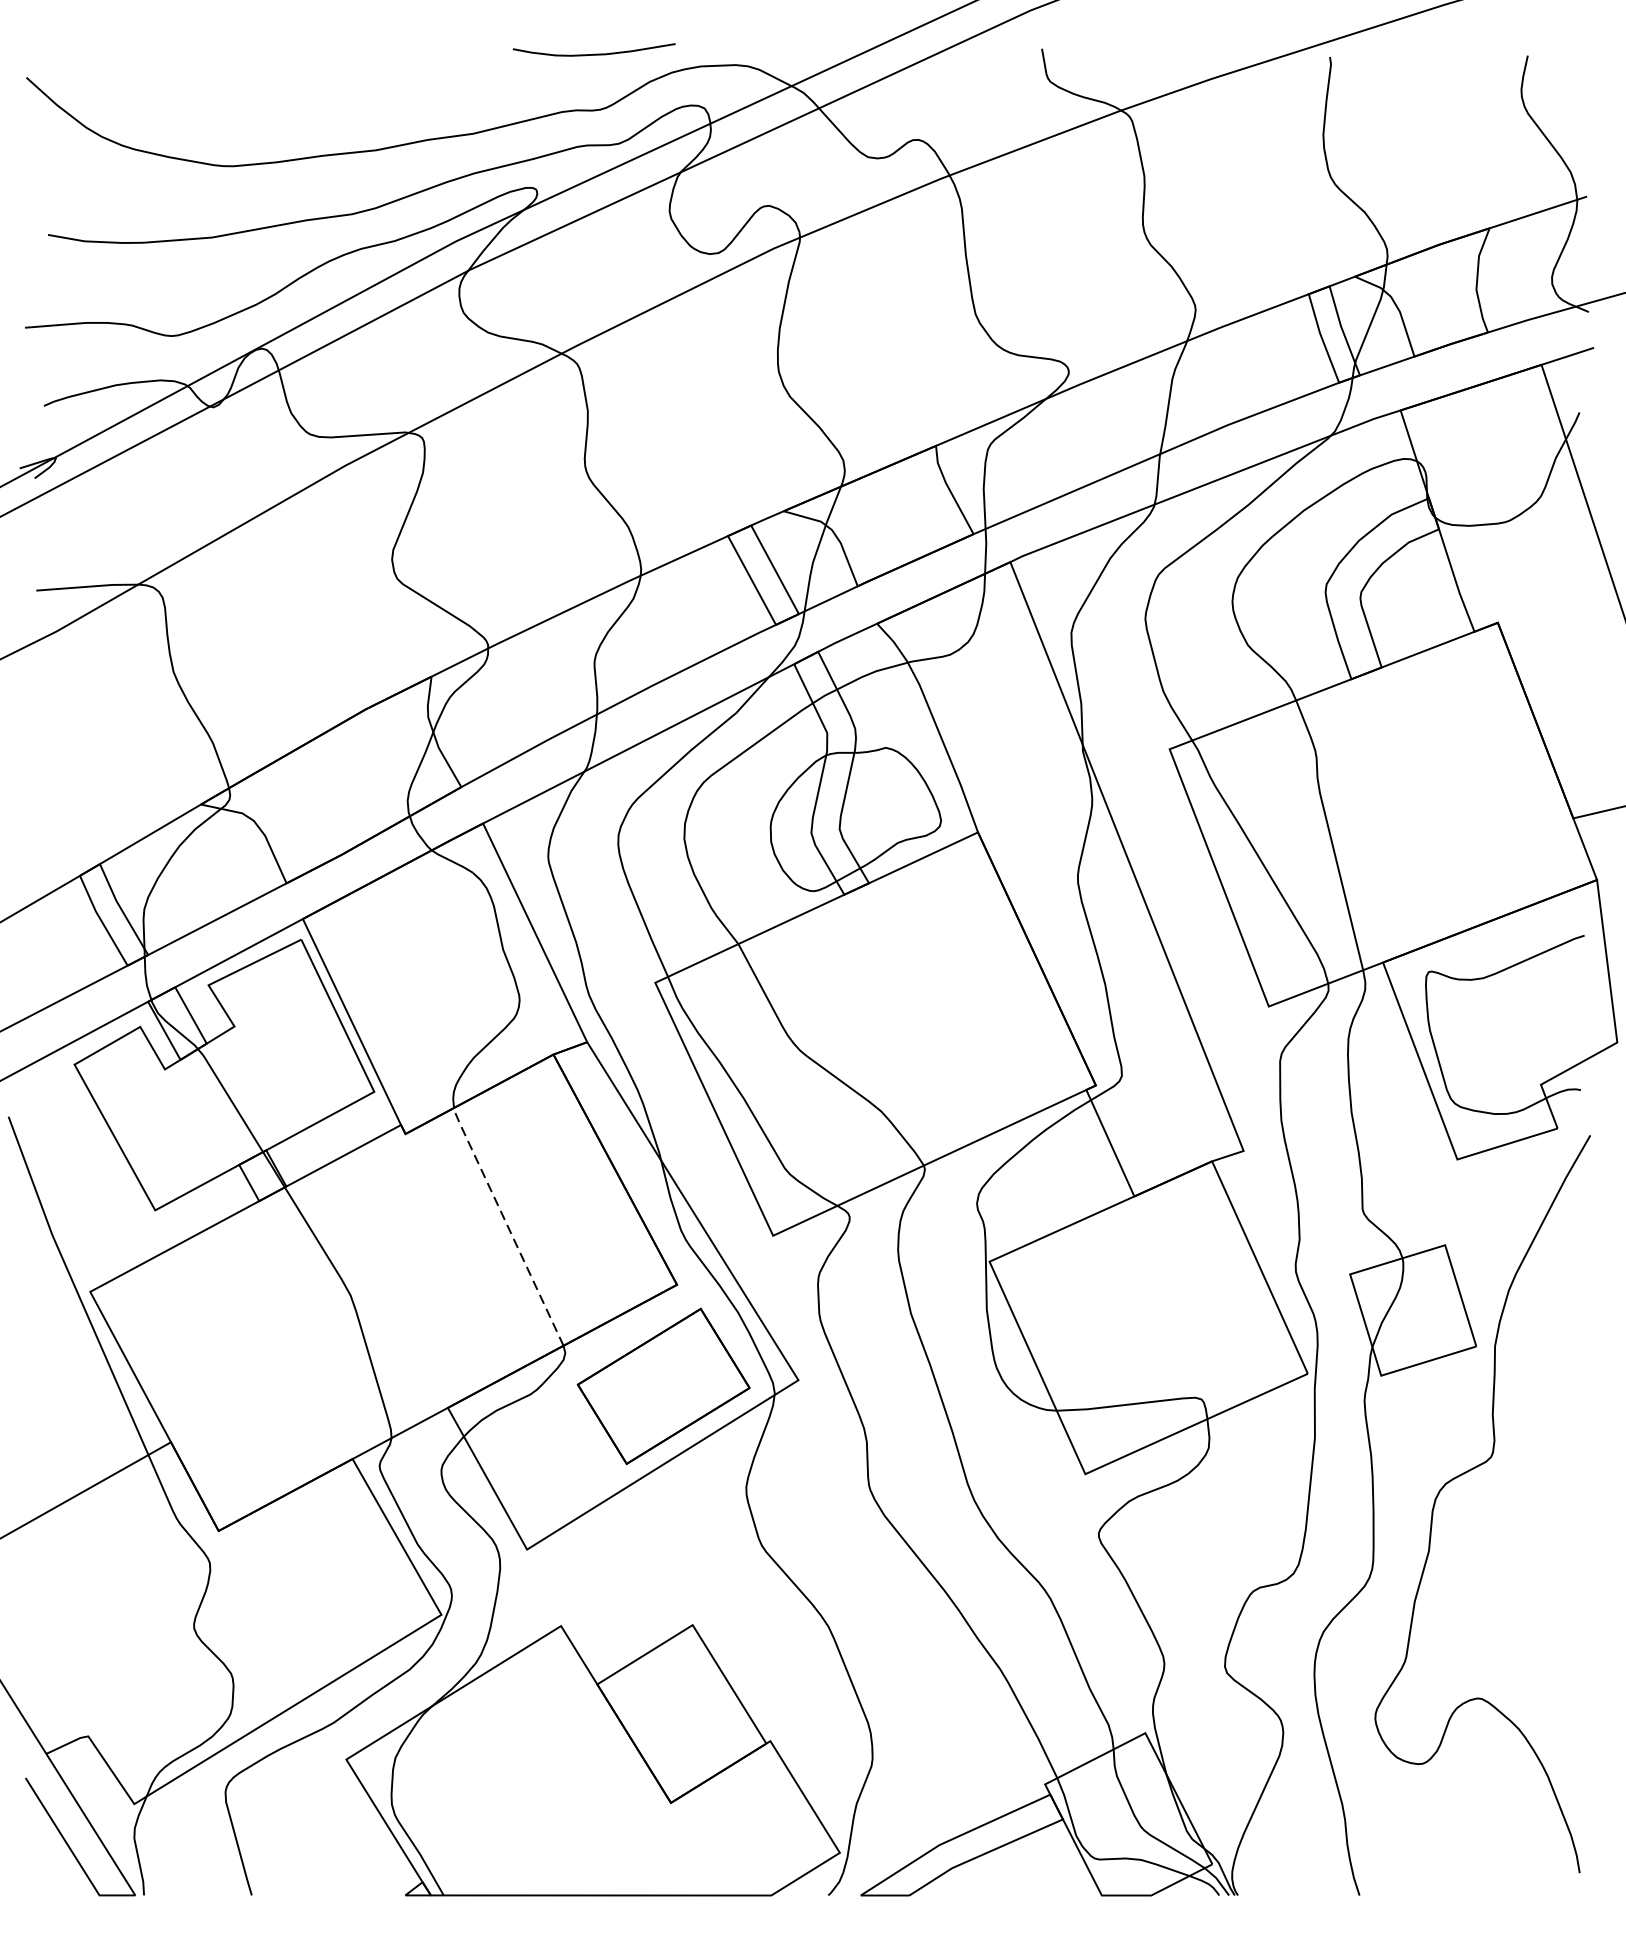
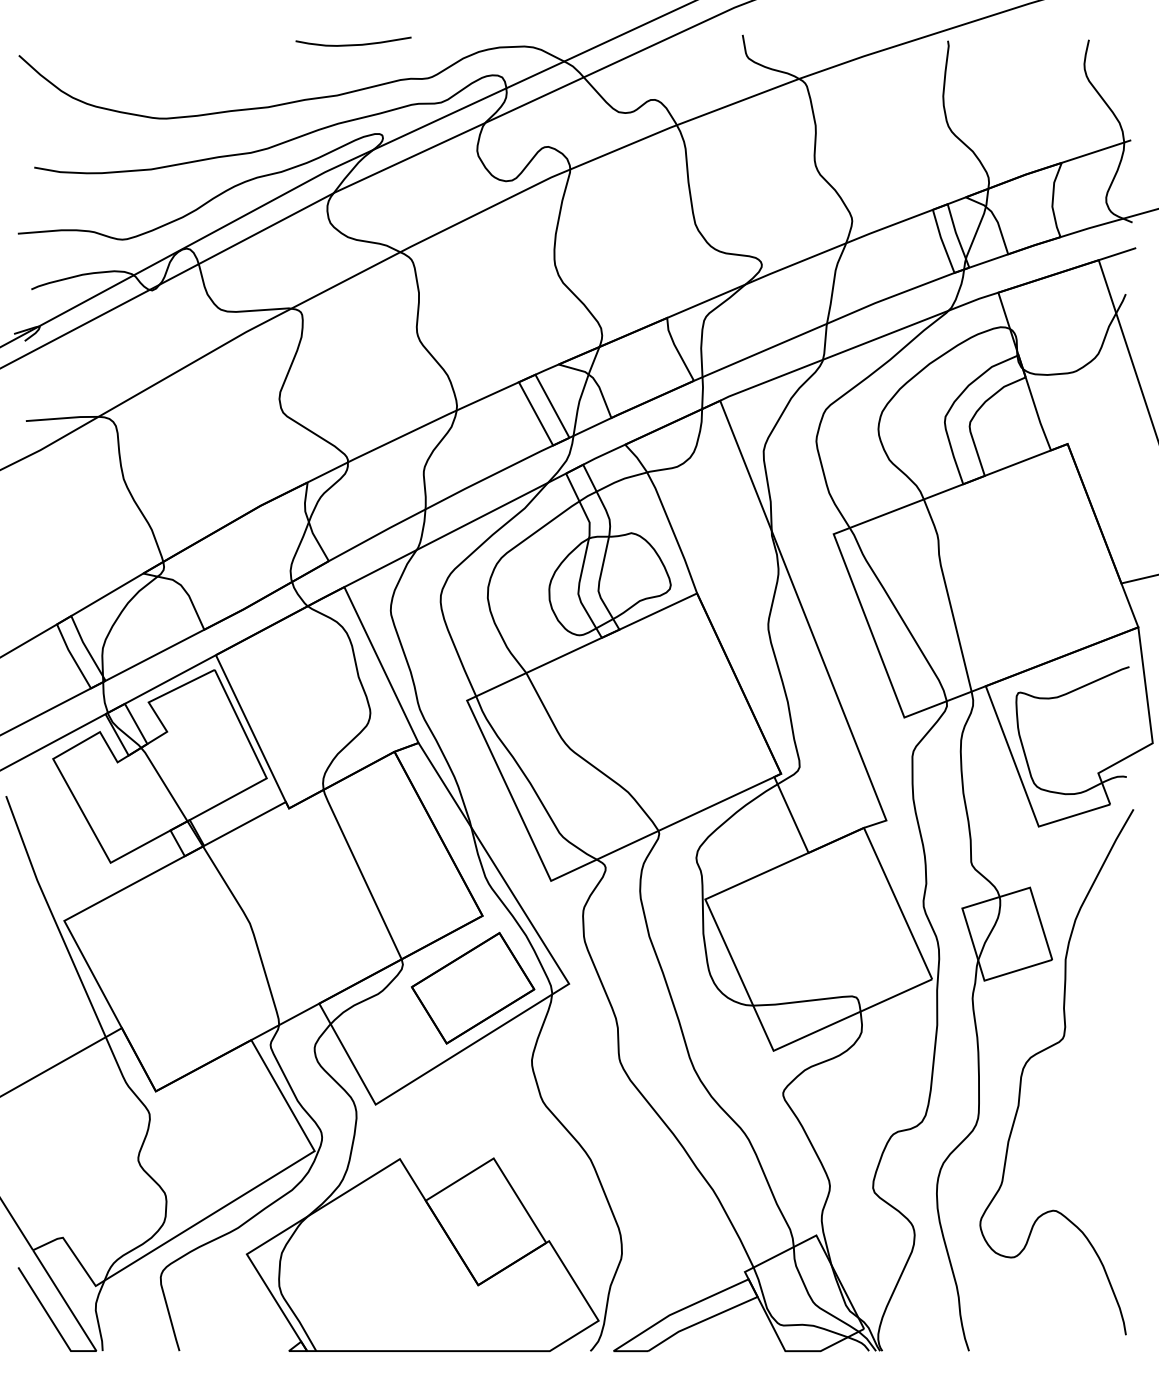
curve: (594, 53) -> (353, 44), moved
line: (507, 1225) -> (361, 873), dashed -> solid

